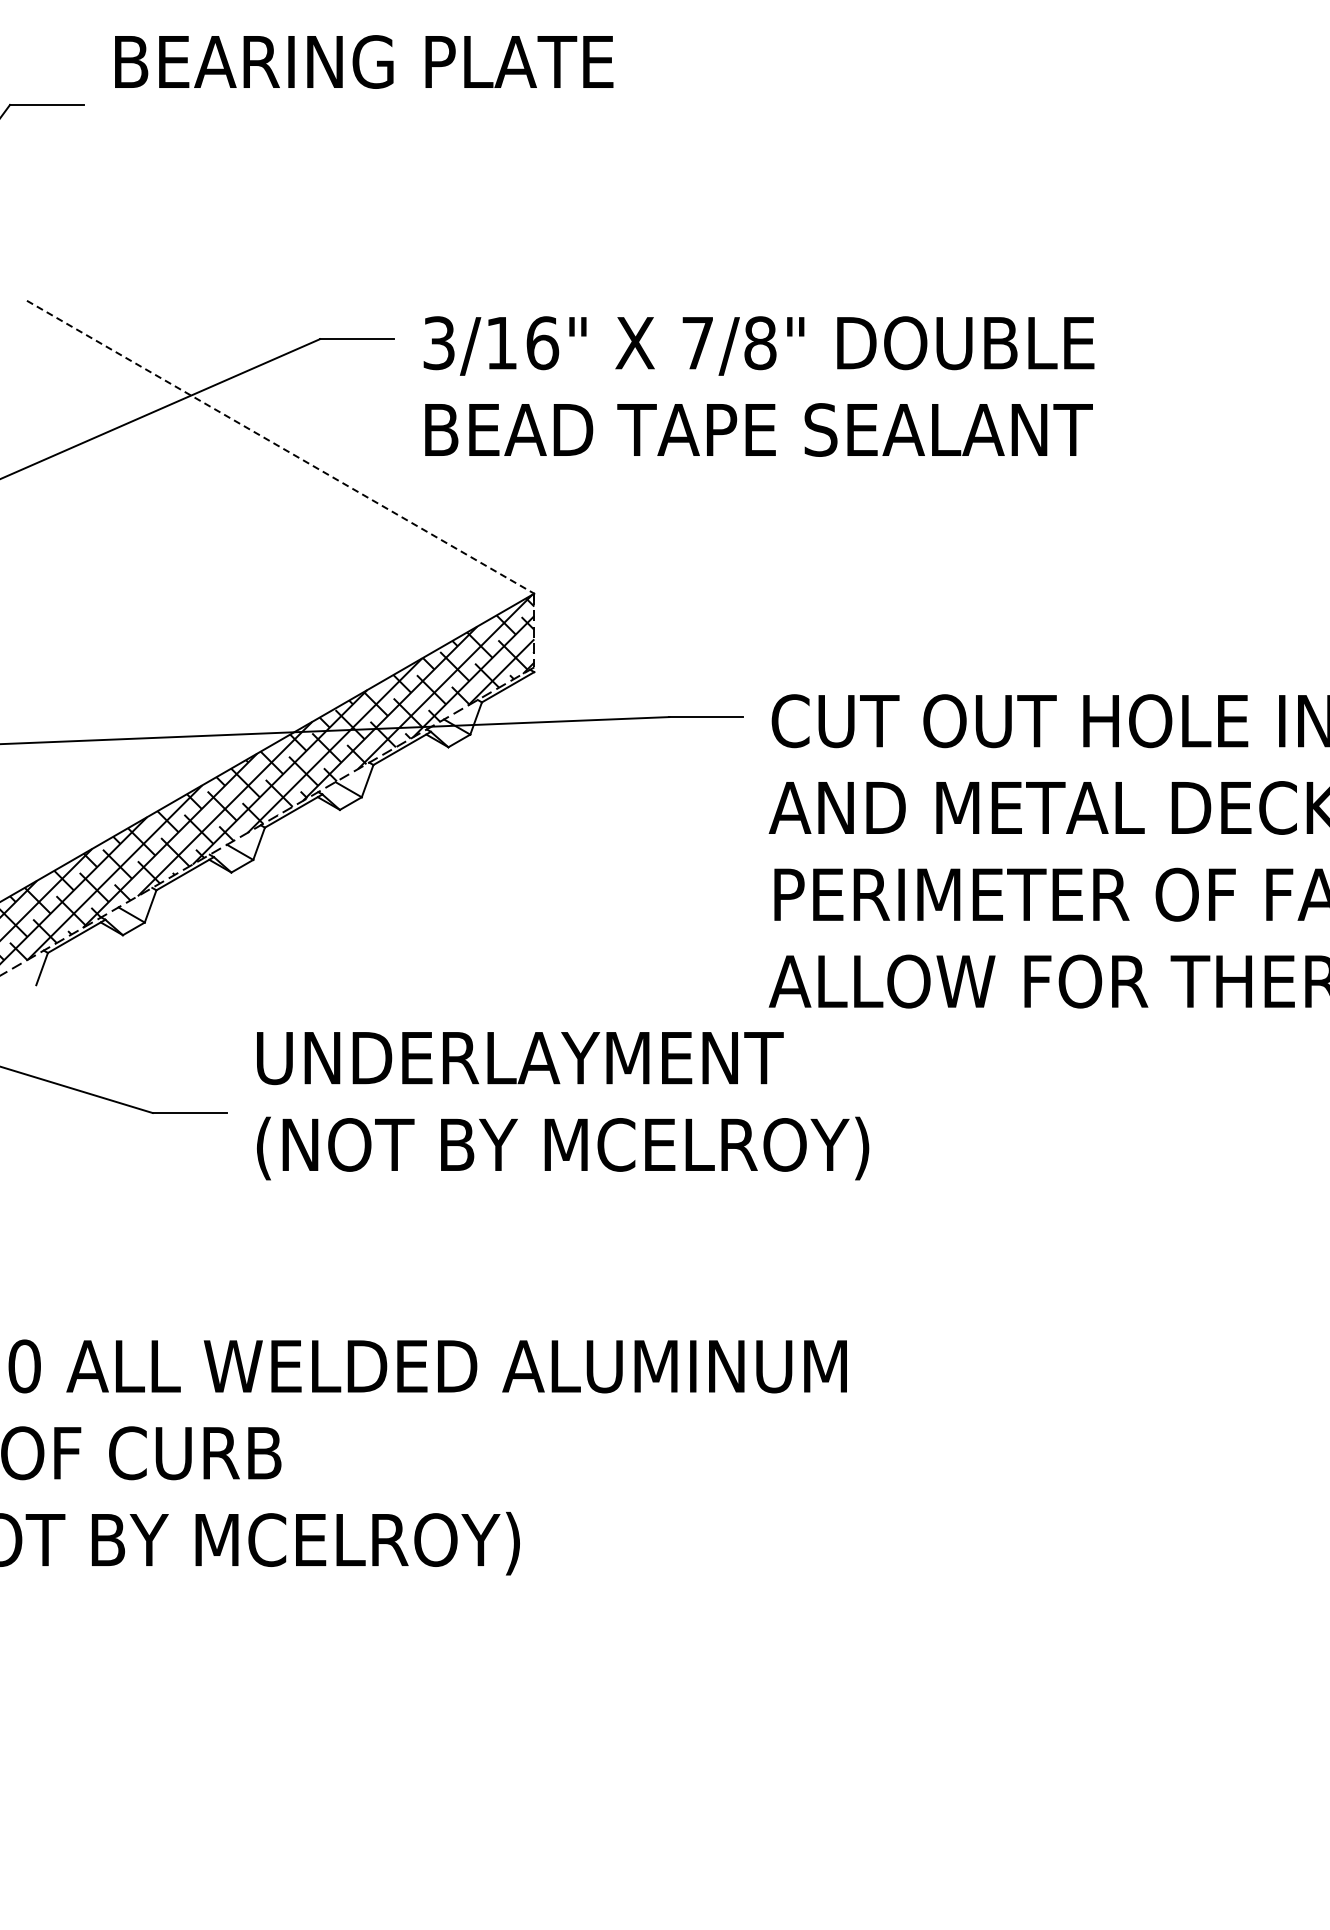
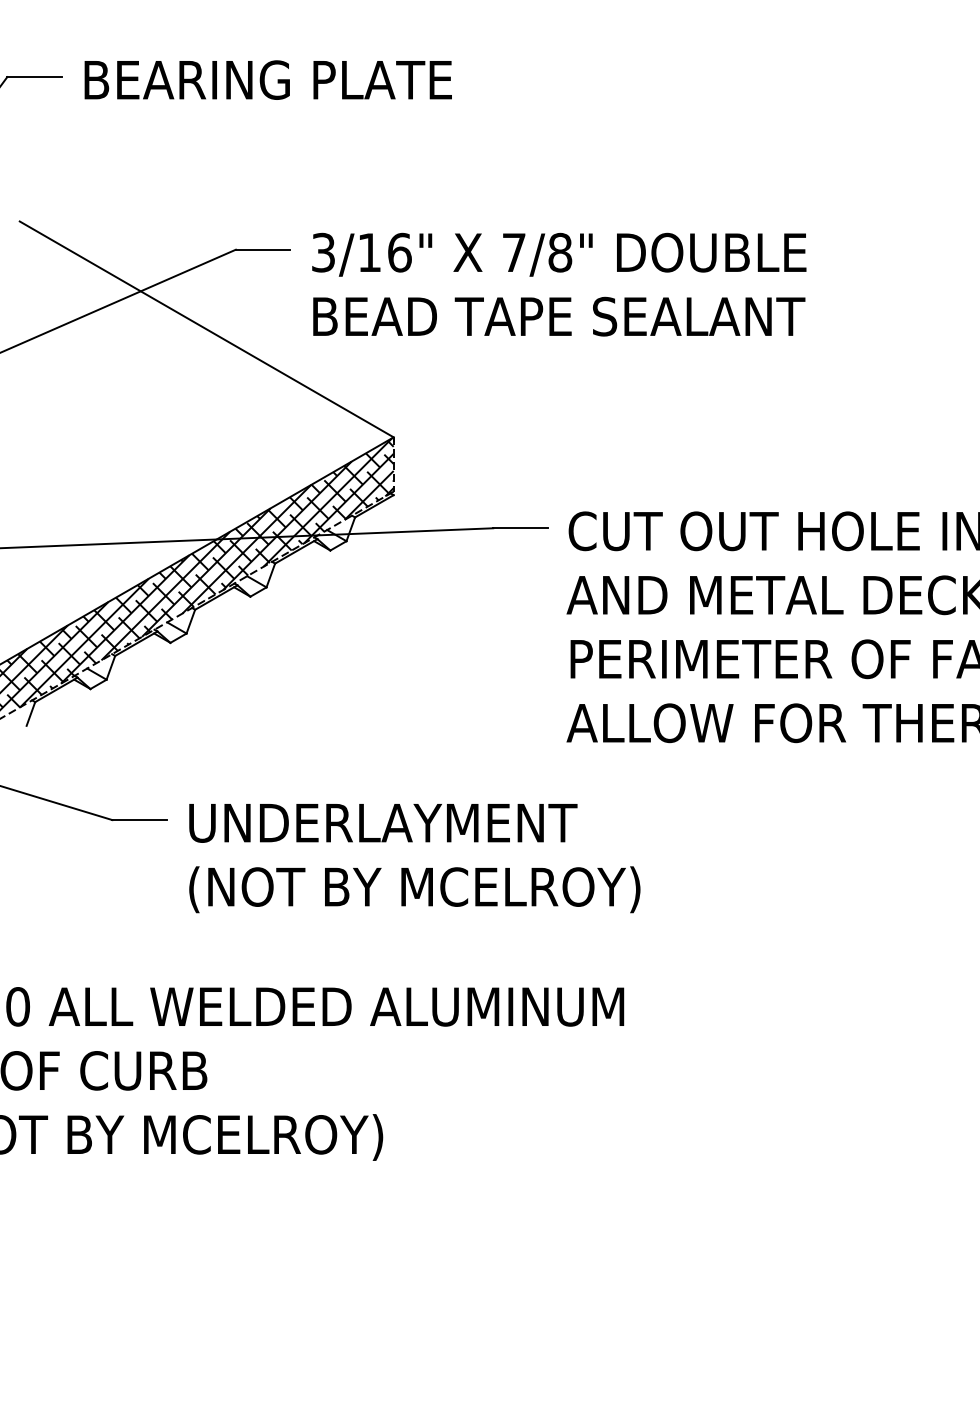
text: (364, 61) -> (268, 79), moved
line: (280, 447) -> (206, 329), dashed -> solid
text: (563, 1106) -> (415, 858), moved

